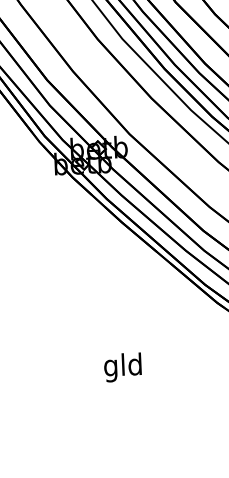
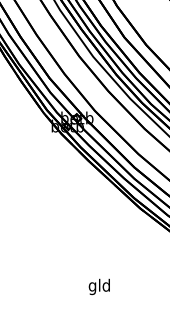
text: (121, 366) -> (98, 286), moved

